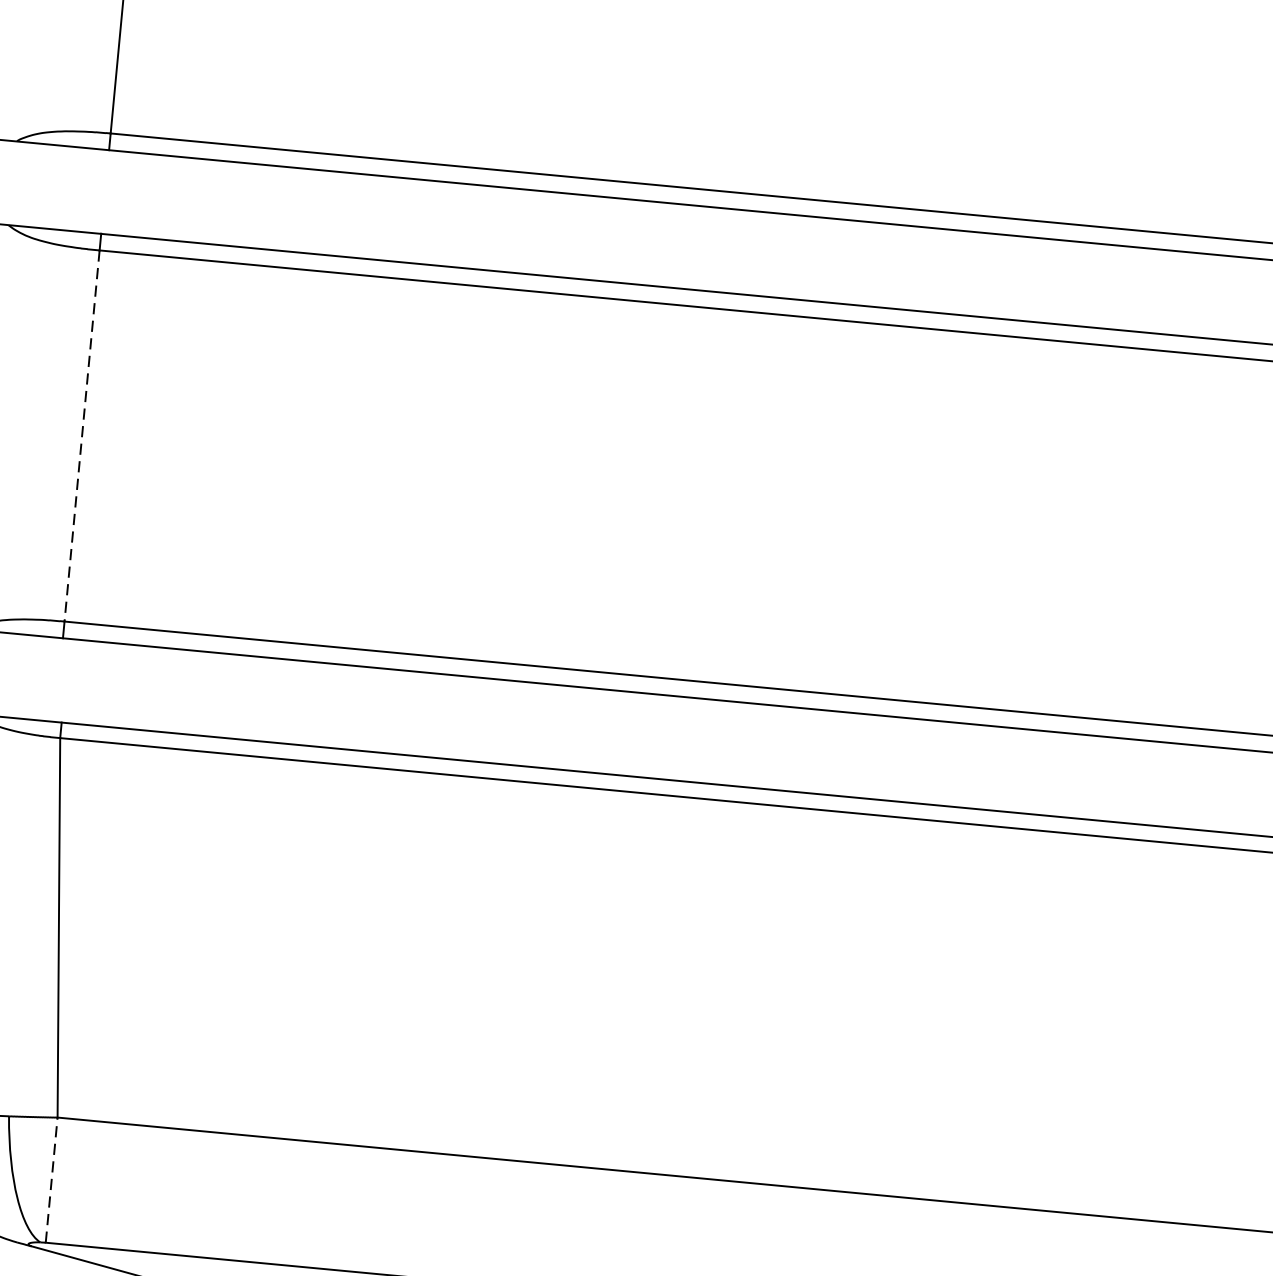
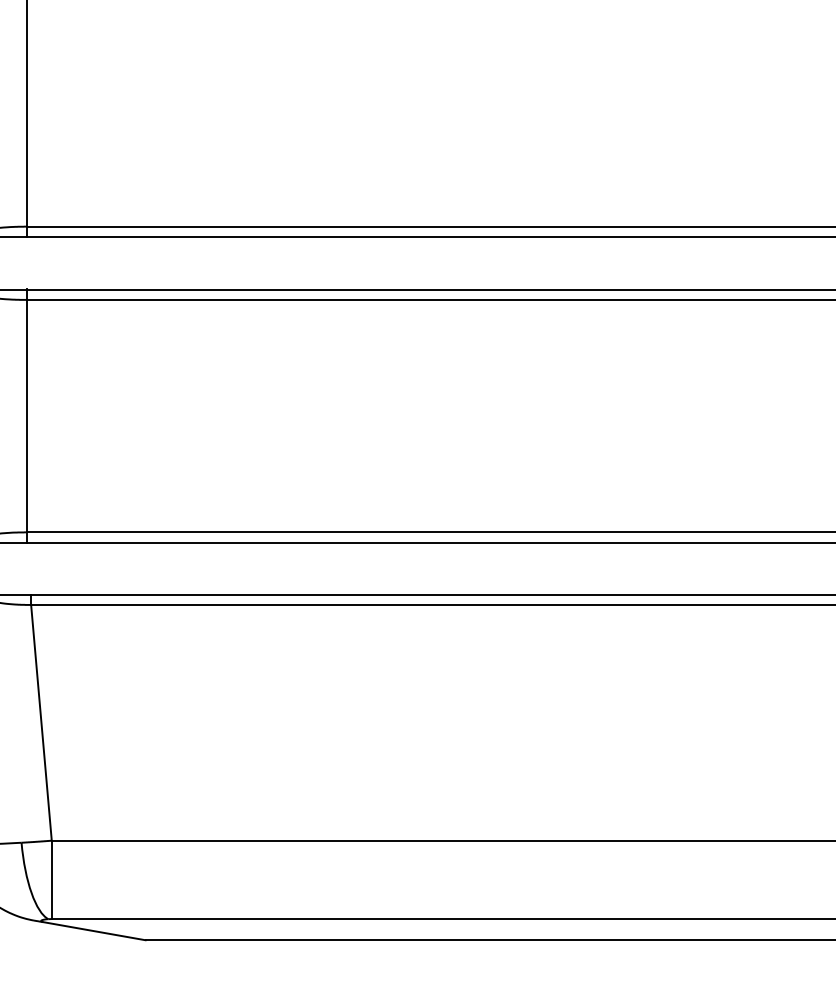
line: (82, 436) -> (27, 416), dashed -> solid
line: (51, 1179) -> (51, 879), dashed -> solid

